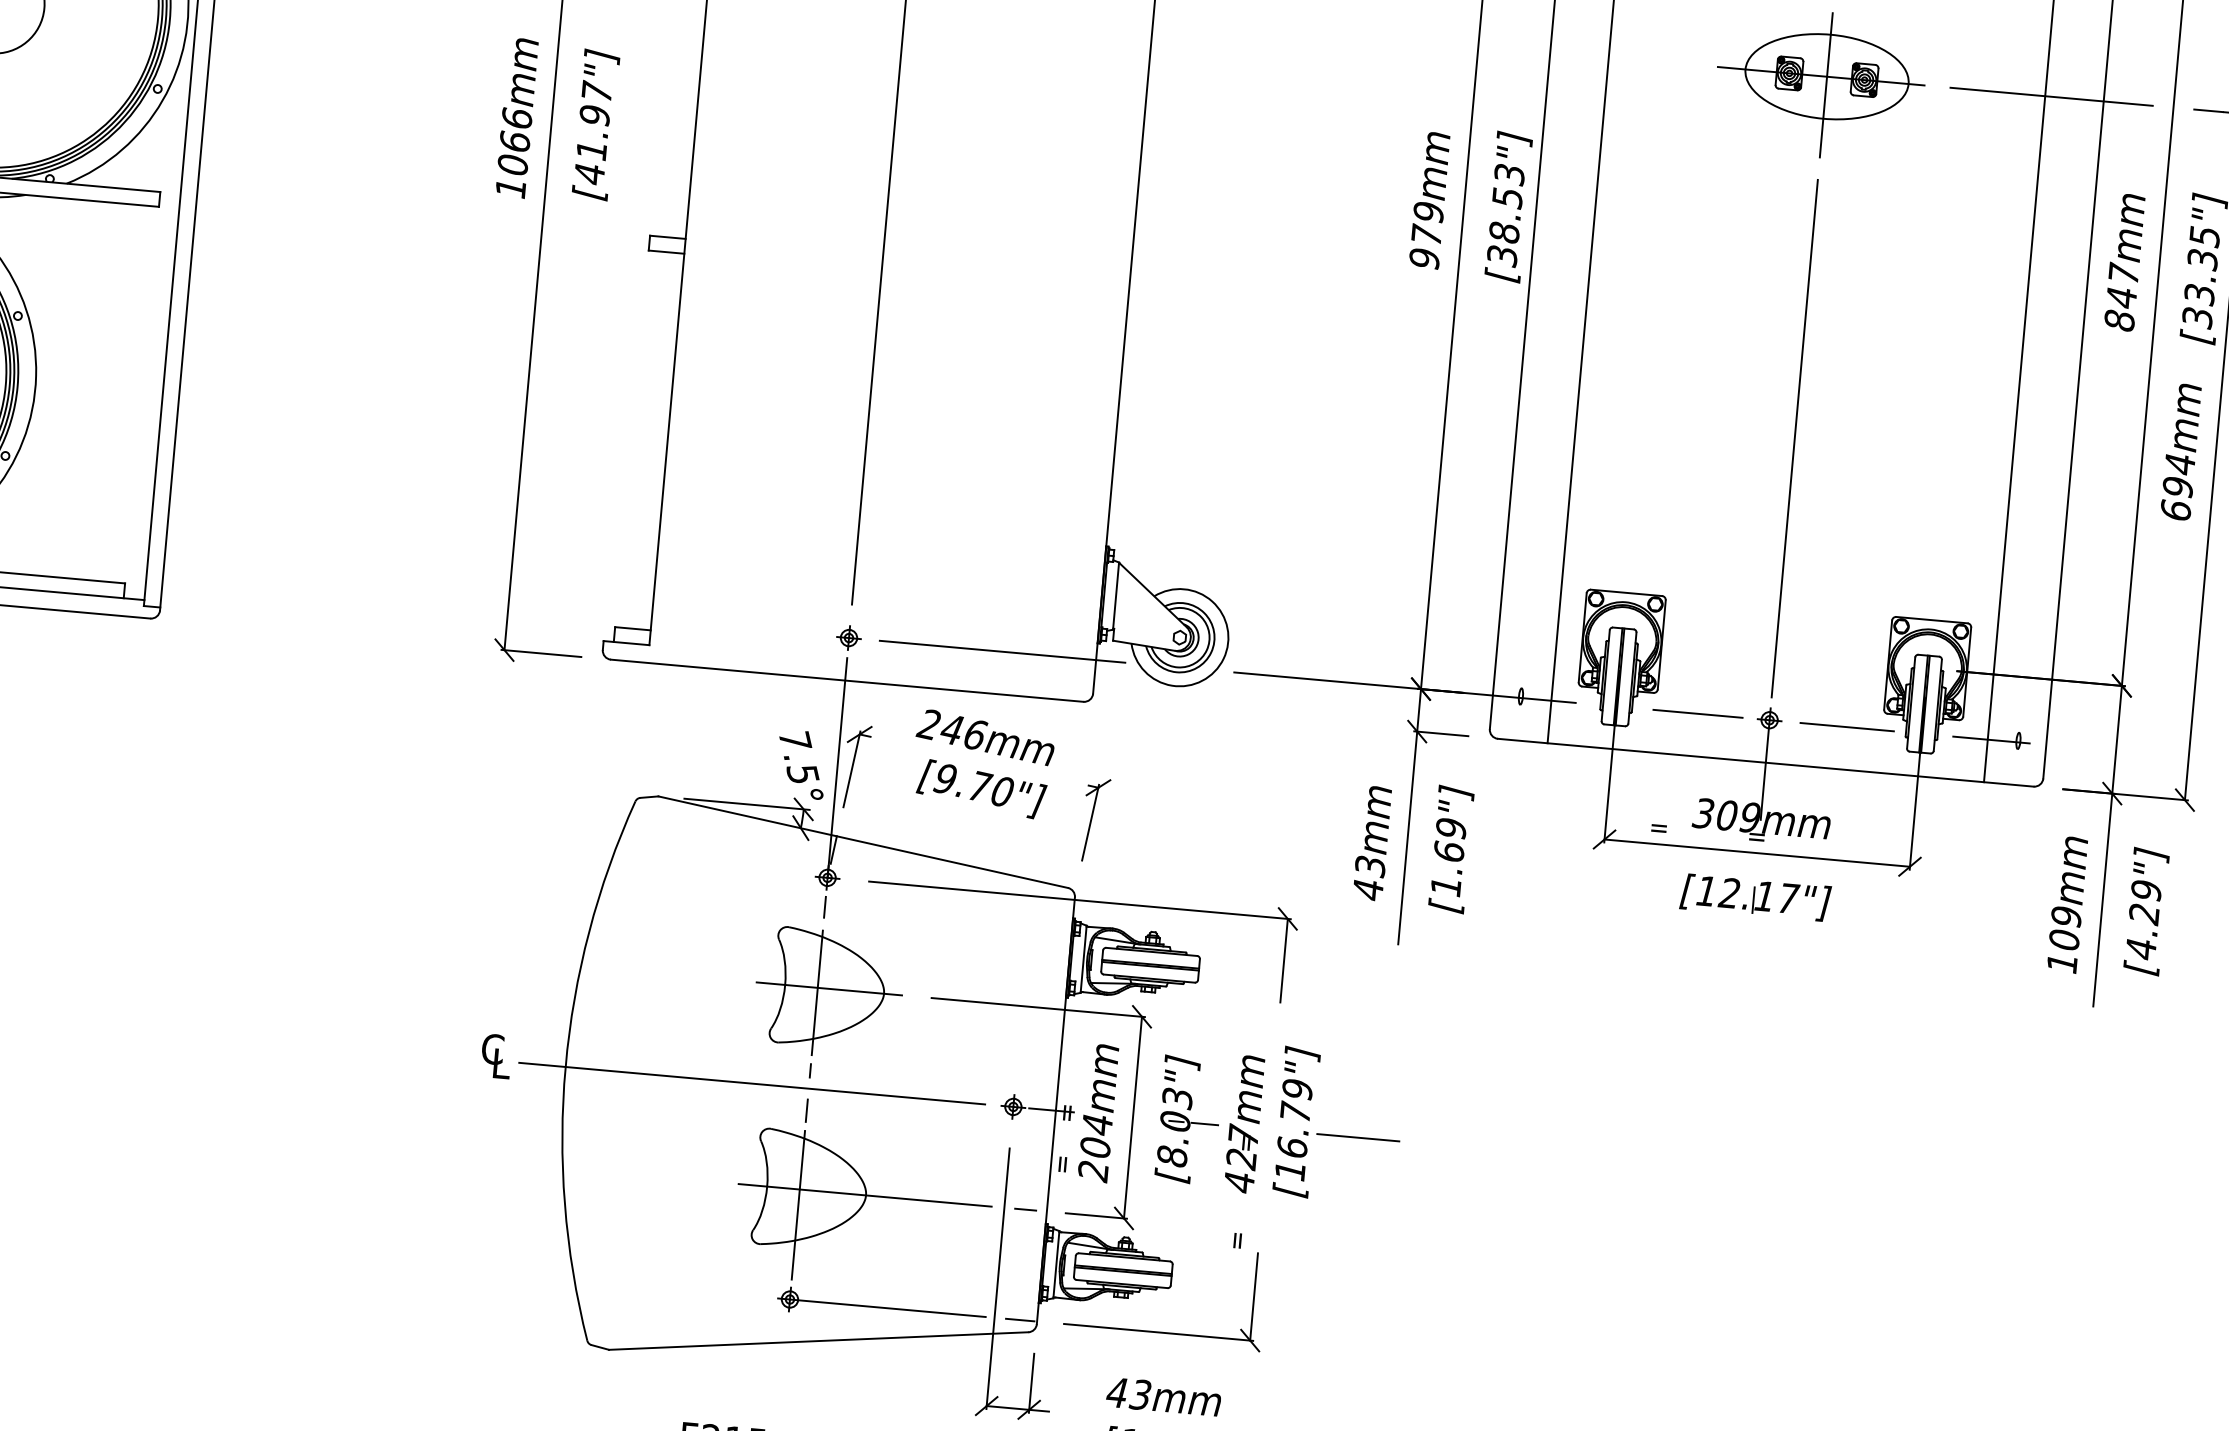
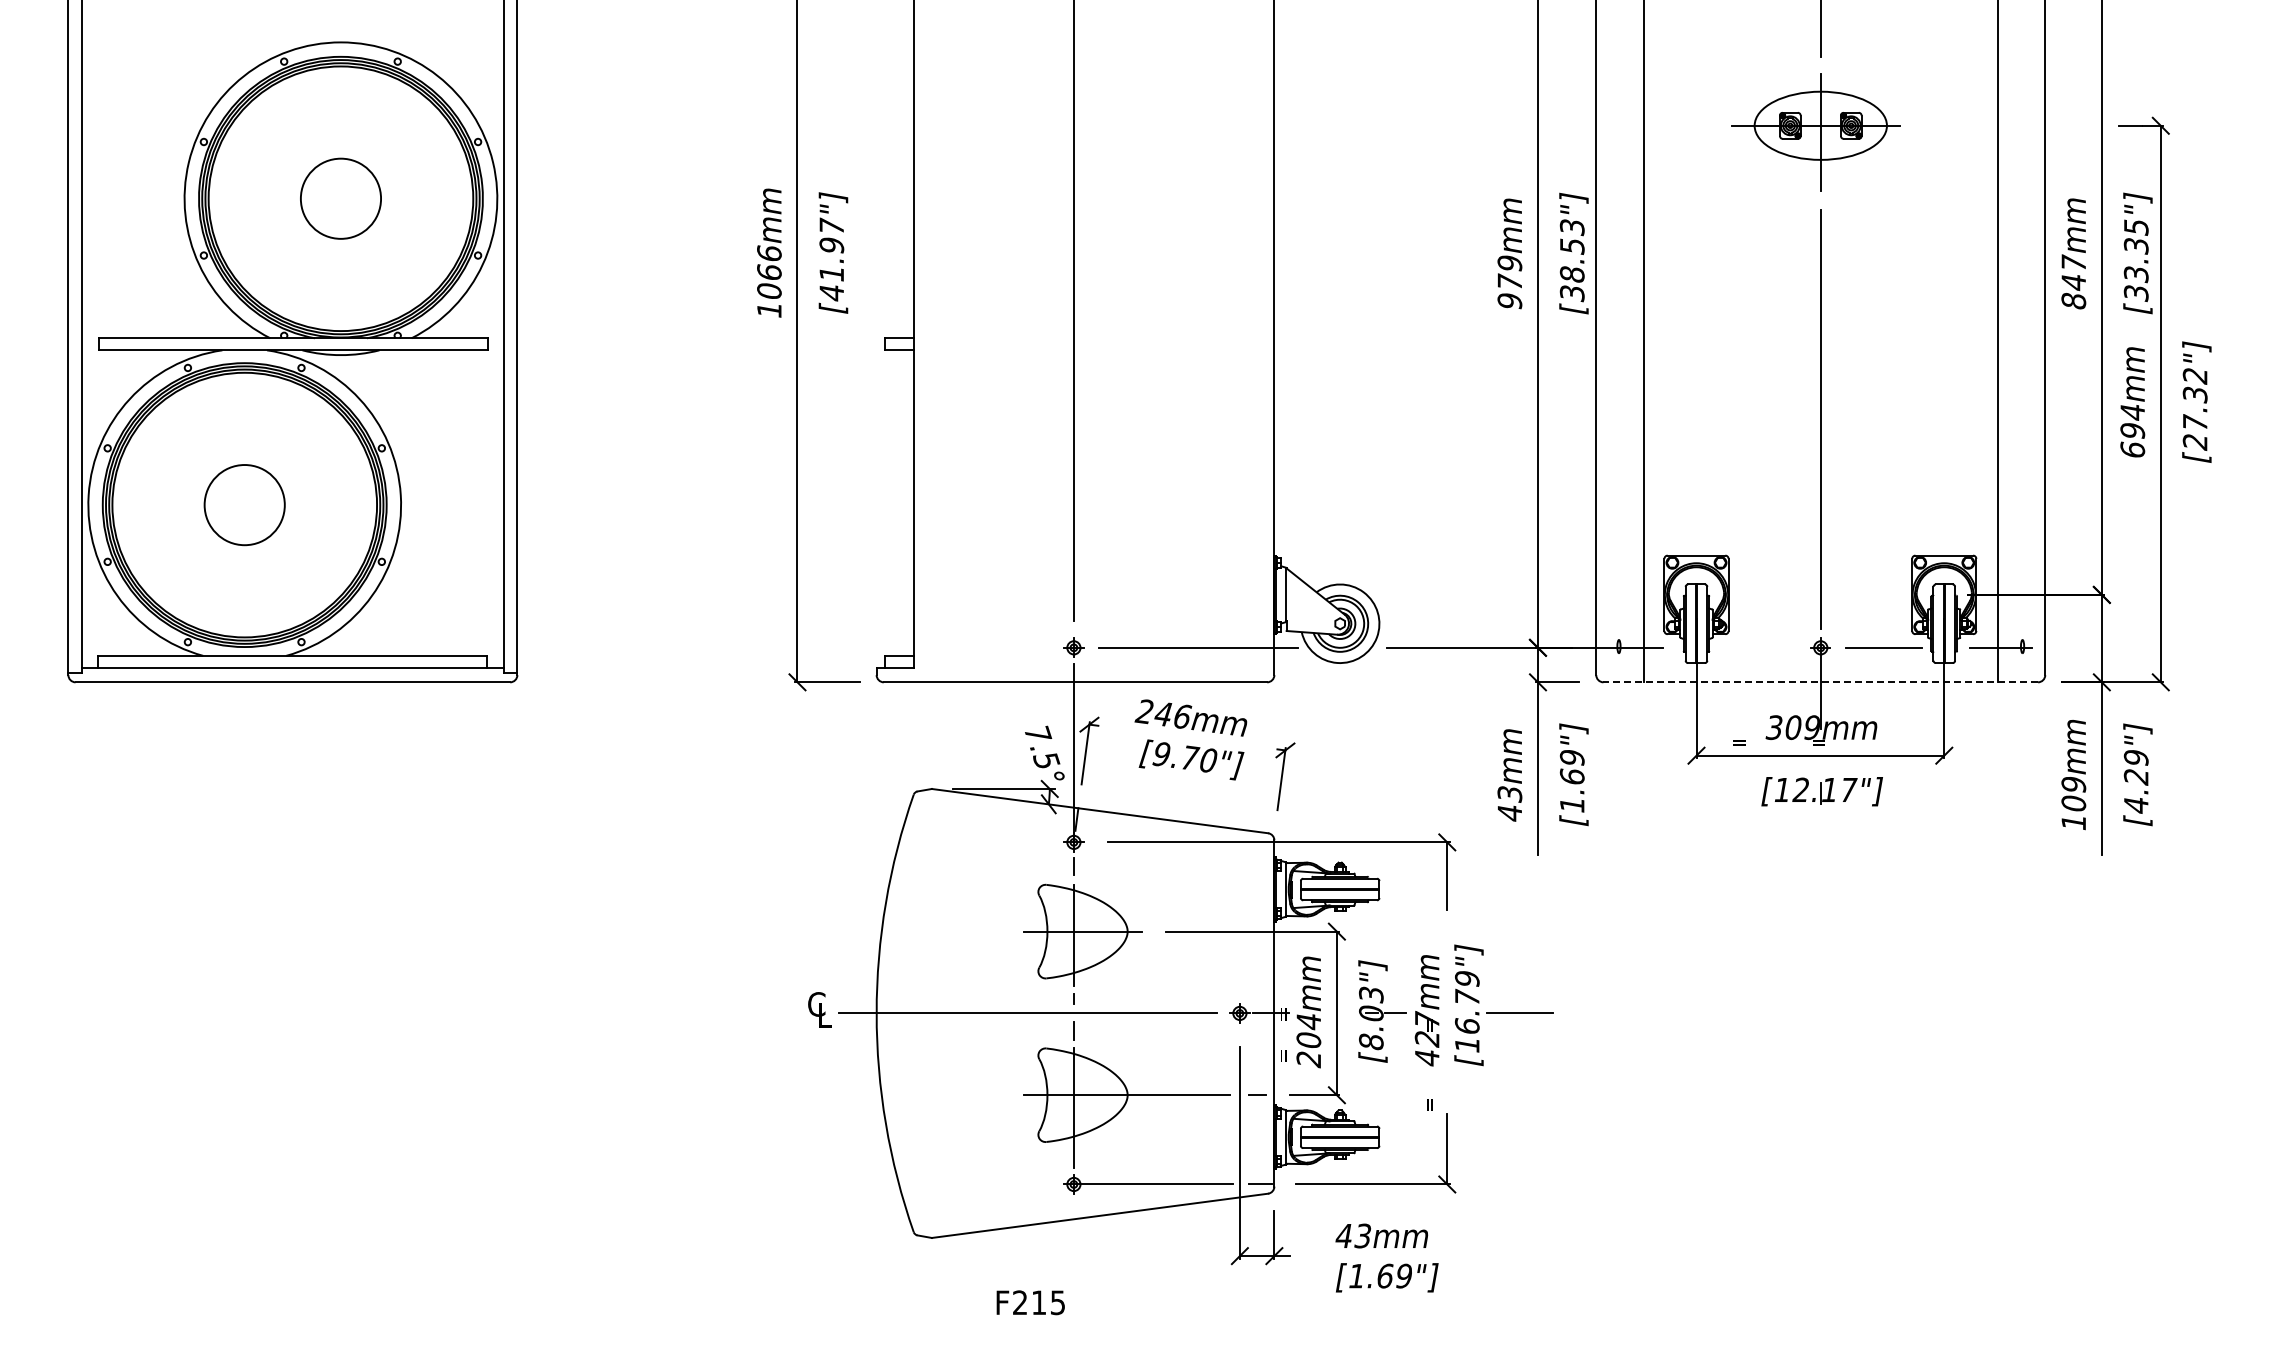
line: (2051, 96) -> (2002, 125), removed
line: (1697, 713) -> (1762, 647), removed
line: (1765, 762) -> (1820, 682), solid -> dashed

